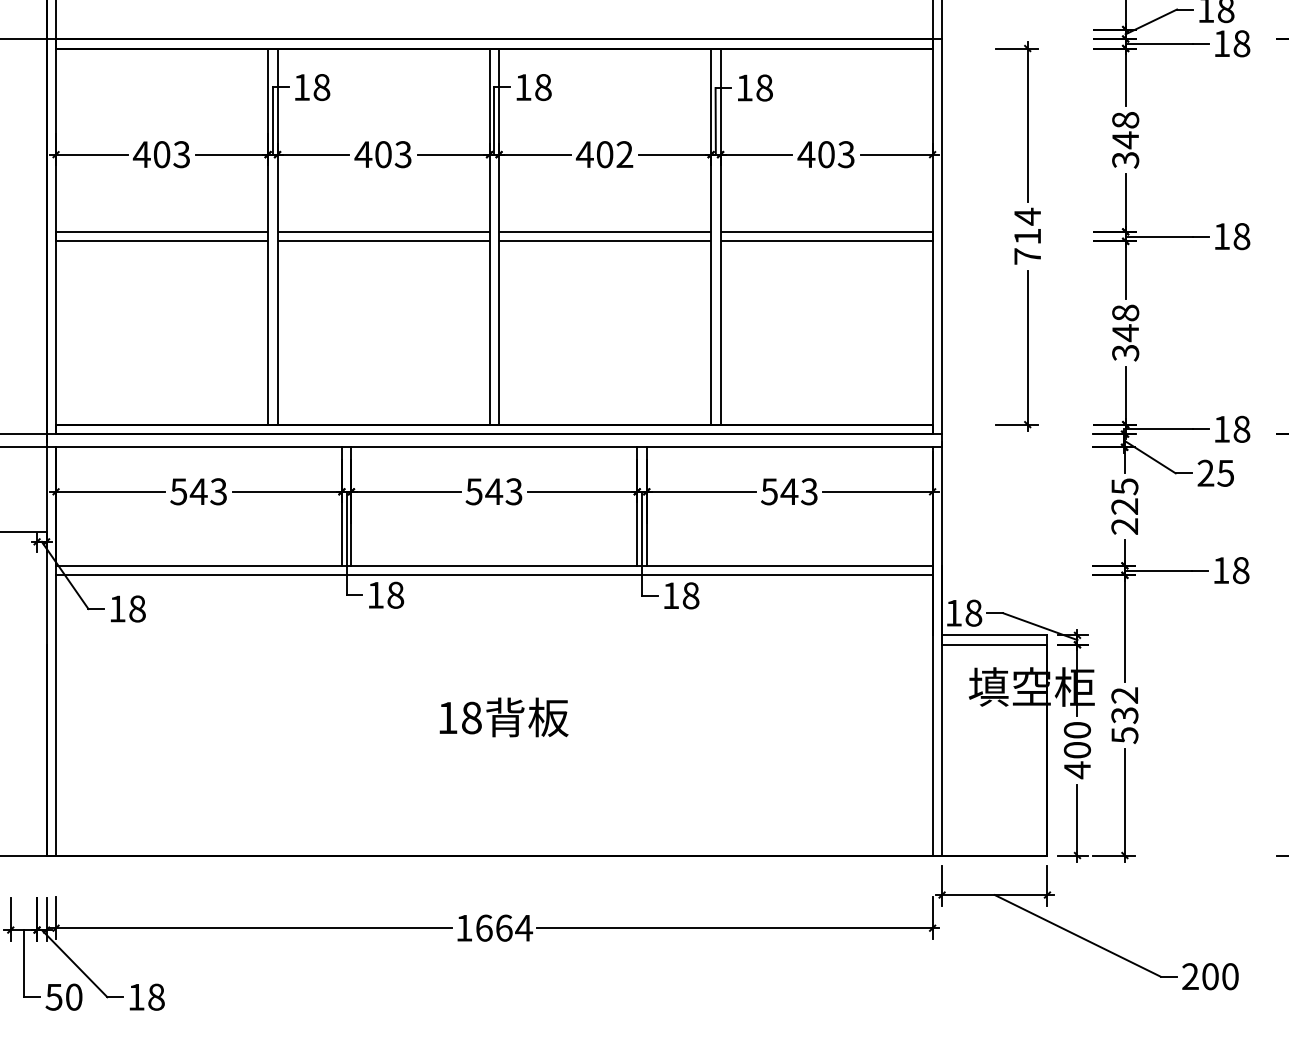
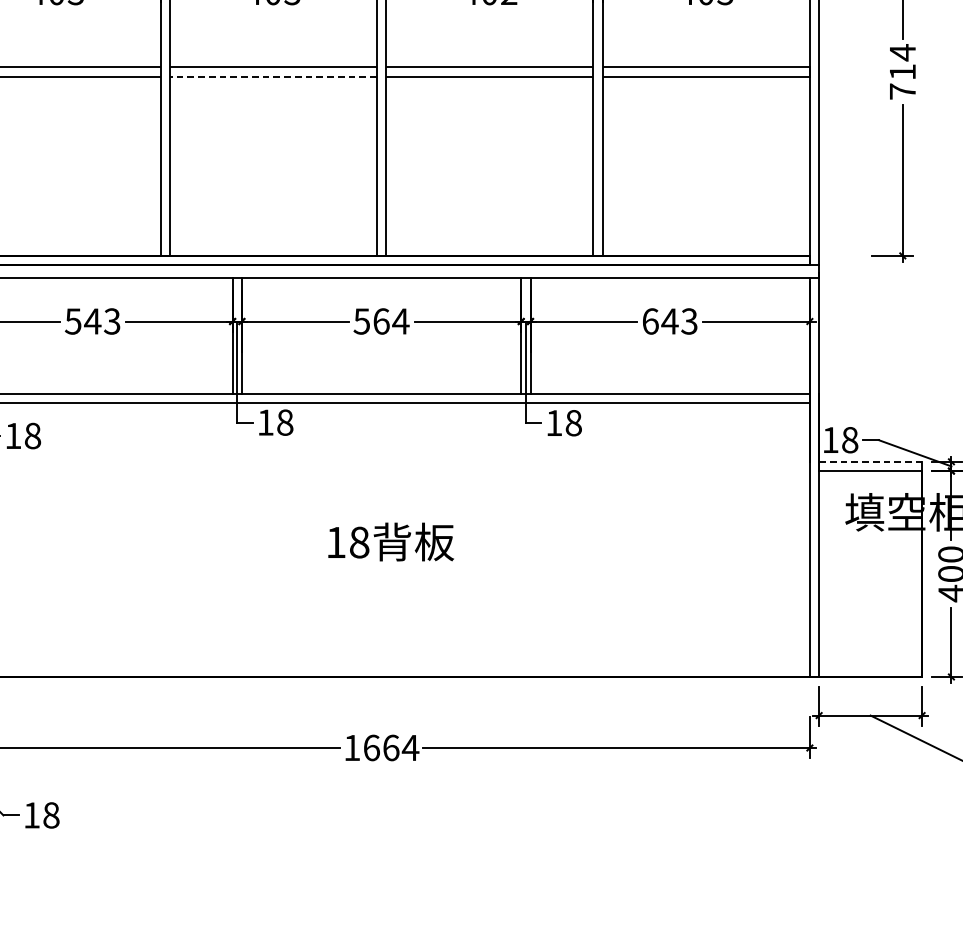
line: (383, 241) -> (273, 76), solid -> dashed
text: (504, 491) -> (391, 321), 543 -> 564
text: (769, 491) -> (650, 321), 543 -> 643
line: (994, 635) -> (870, 461), solid -> dashed

